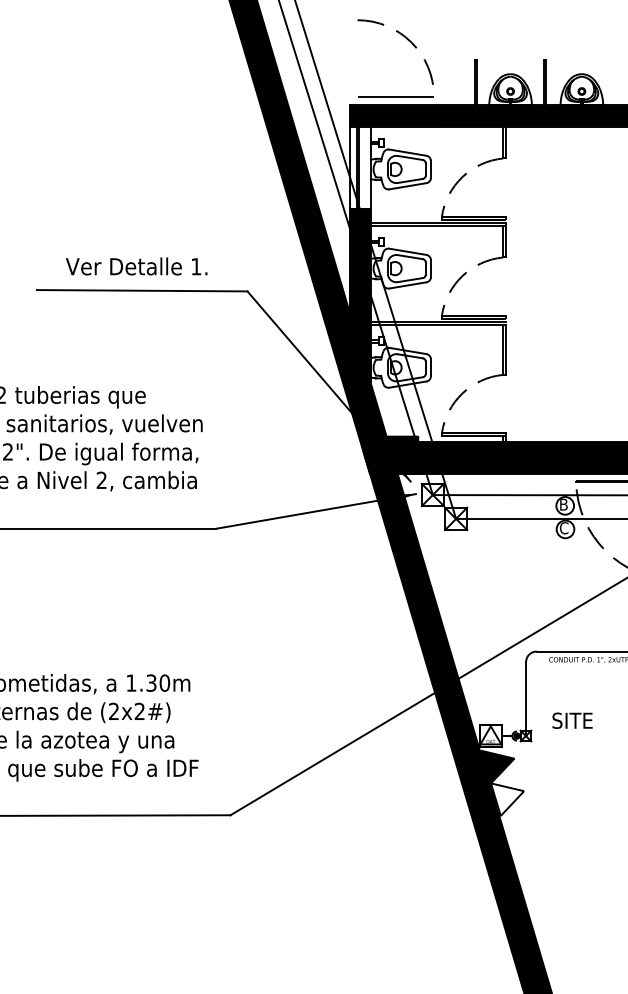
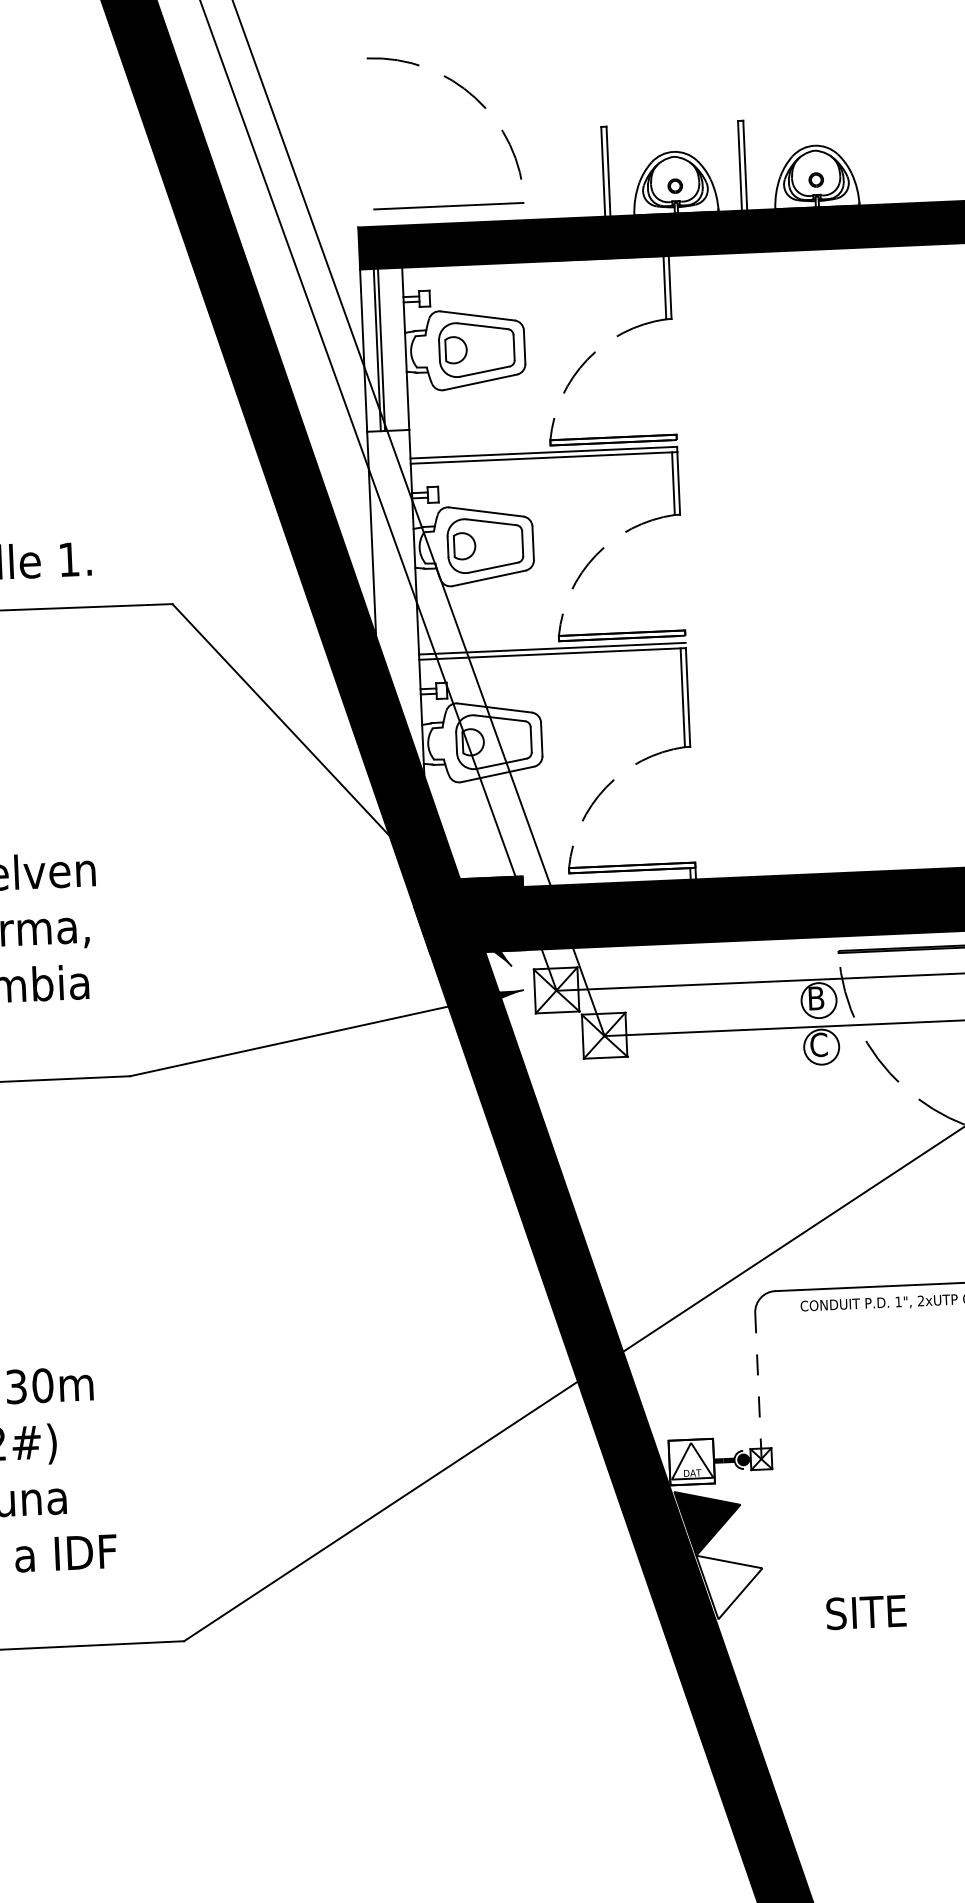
fill: (359, 295) -> (394, 602), removed
line: (526, 698) -> (759, 1384), solid -> dashed
text: (572, 720) -> (866, 1611), moved

